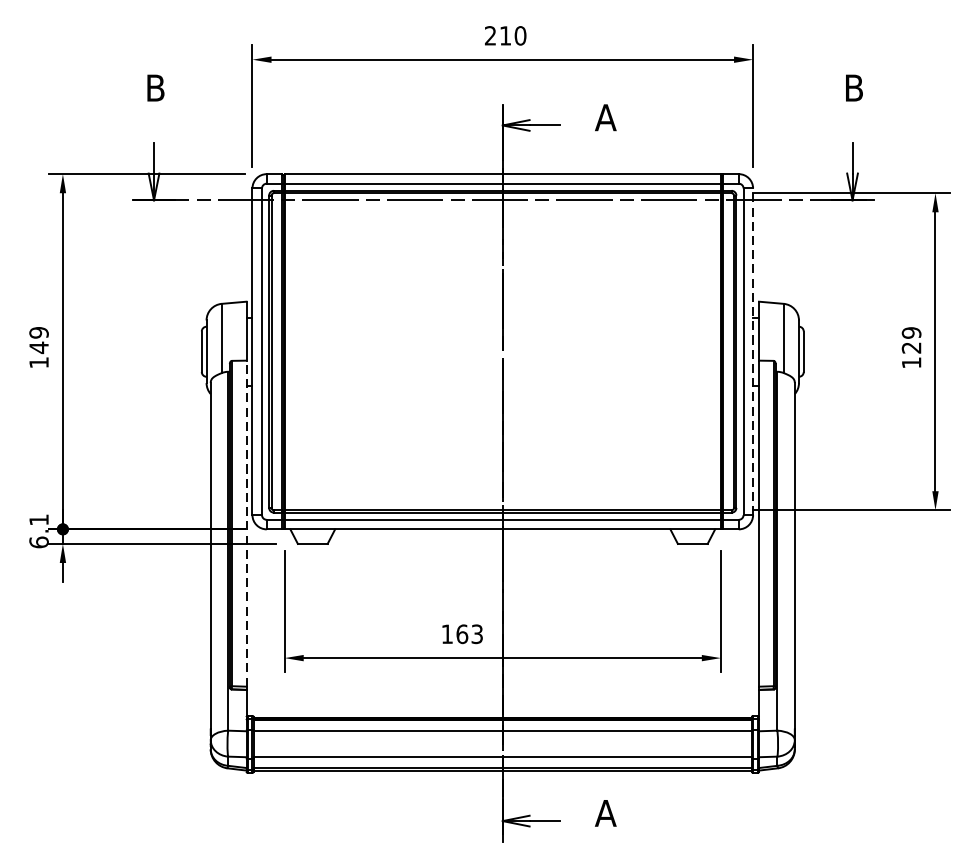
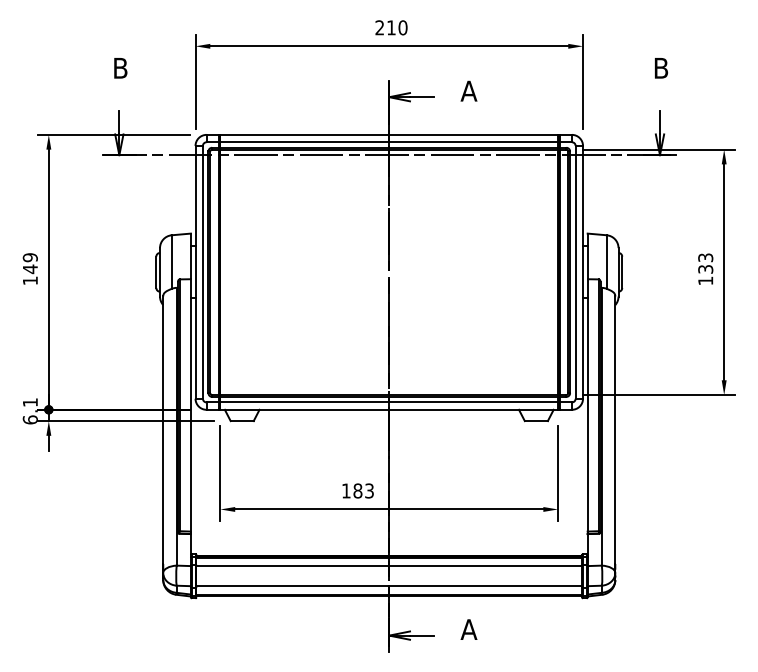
text: (911, 340) -> (705, 263), 129 -> 133
line: (753, 350) -> (583, 271), dashed -> solid
line: (245, 522) -> (190, 404), dashed -> solid
text: (461, 633) -> (357, 490), 163 -> 183

